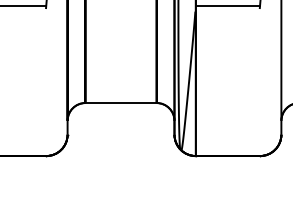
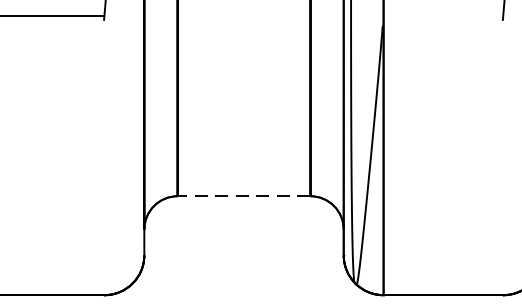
line: (227, 6) -> (442, 16), removed
line: (121, 103) -> (244, 197), solid -> dashed

